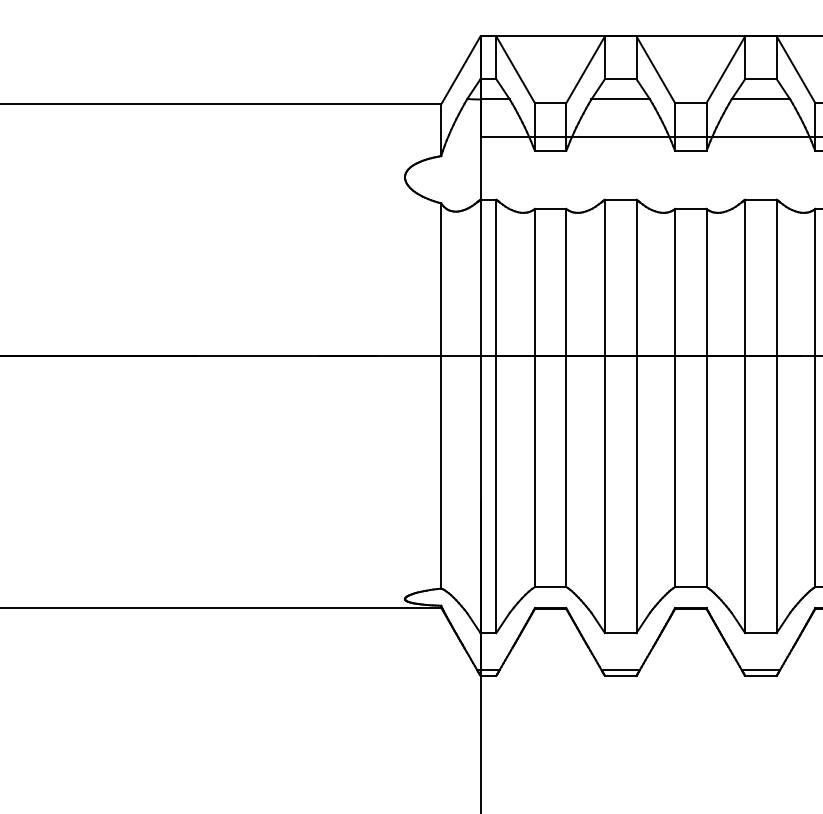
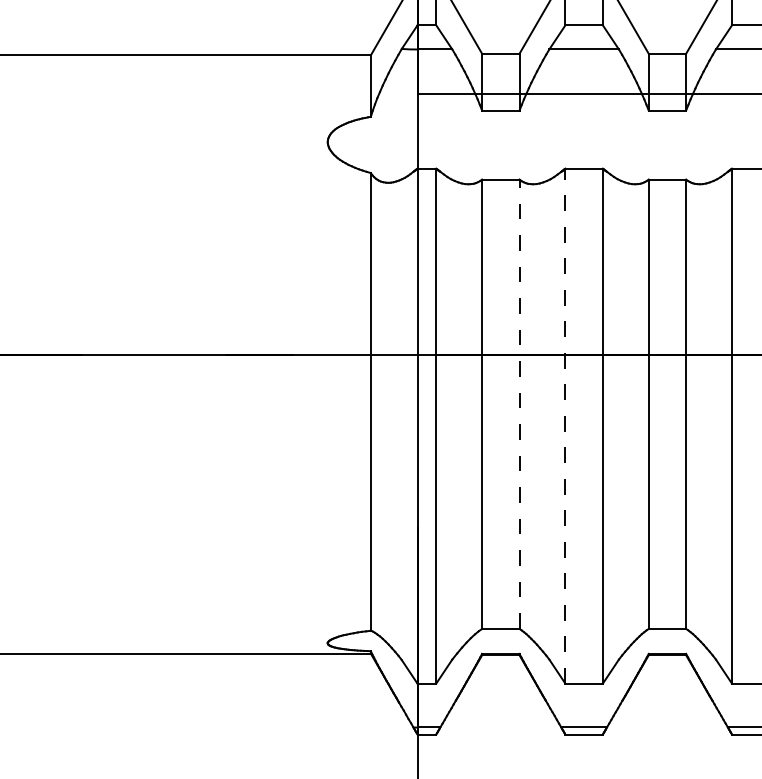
line: (566, 398) -> (519, 404), solid -> dashed
line: (604, 416) -> (564, 426), solid -> dashed

